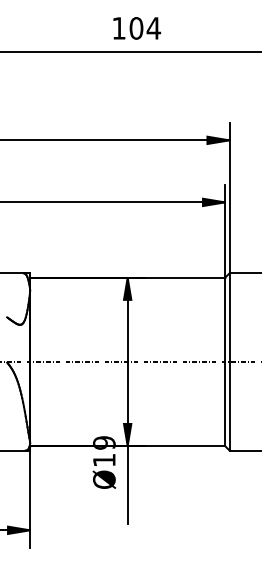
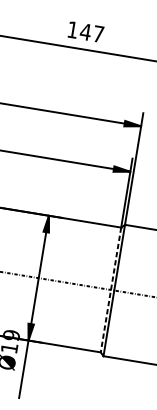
text: (145, 28) -> (92, 33), 104 -> 147
line: (225, 362) -> (111, 290), solid -> dashed

